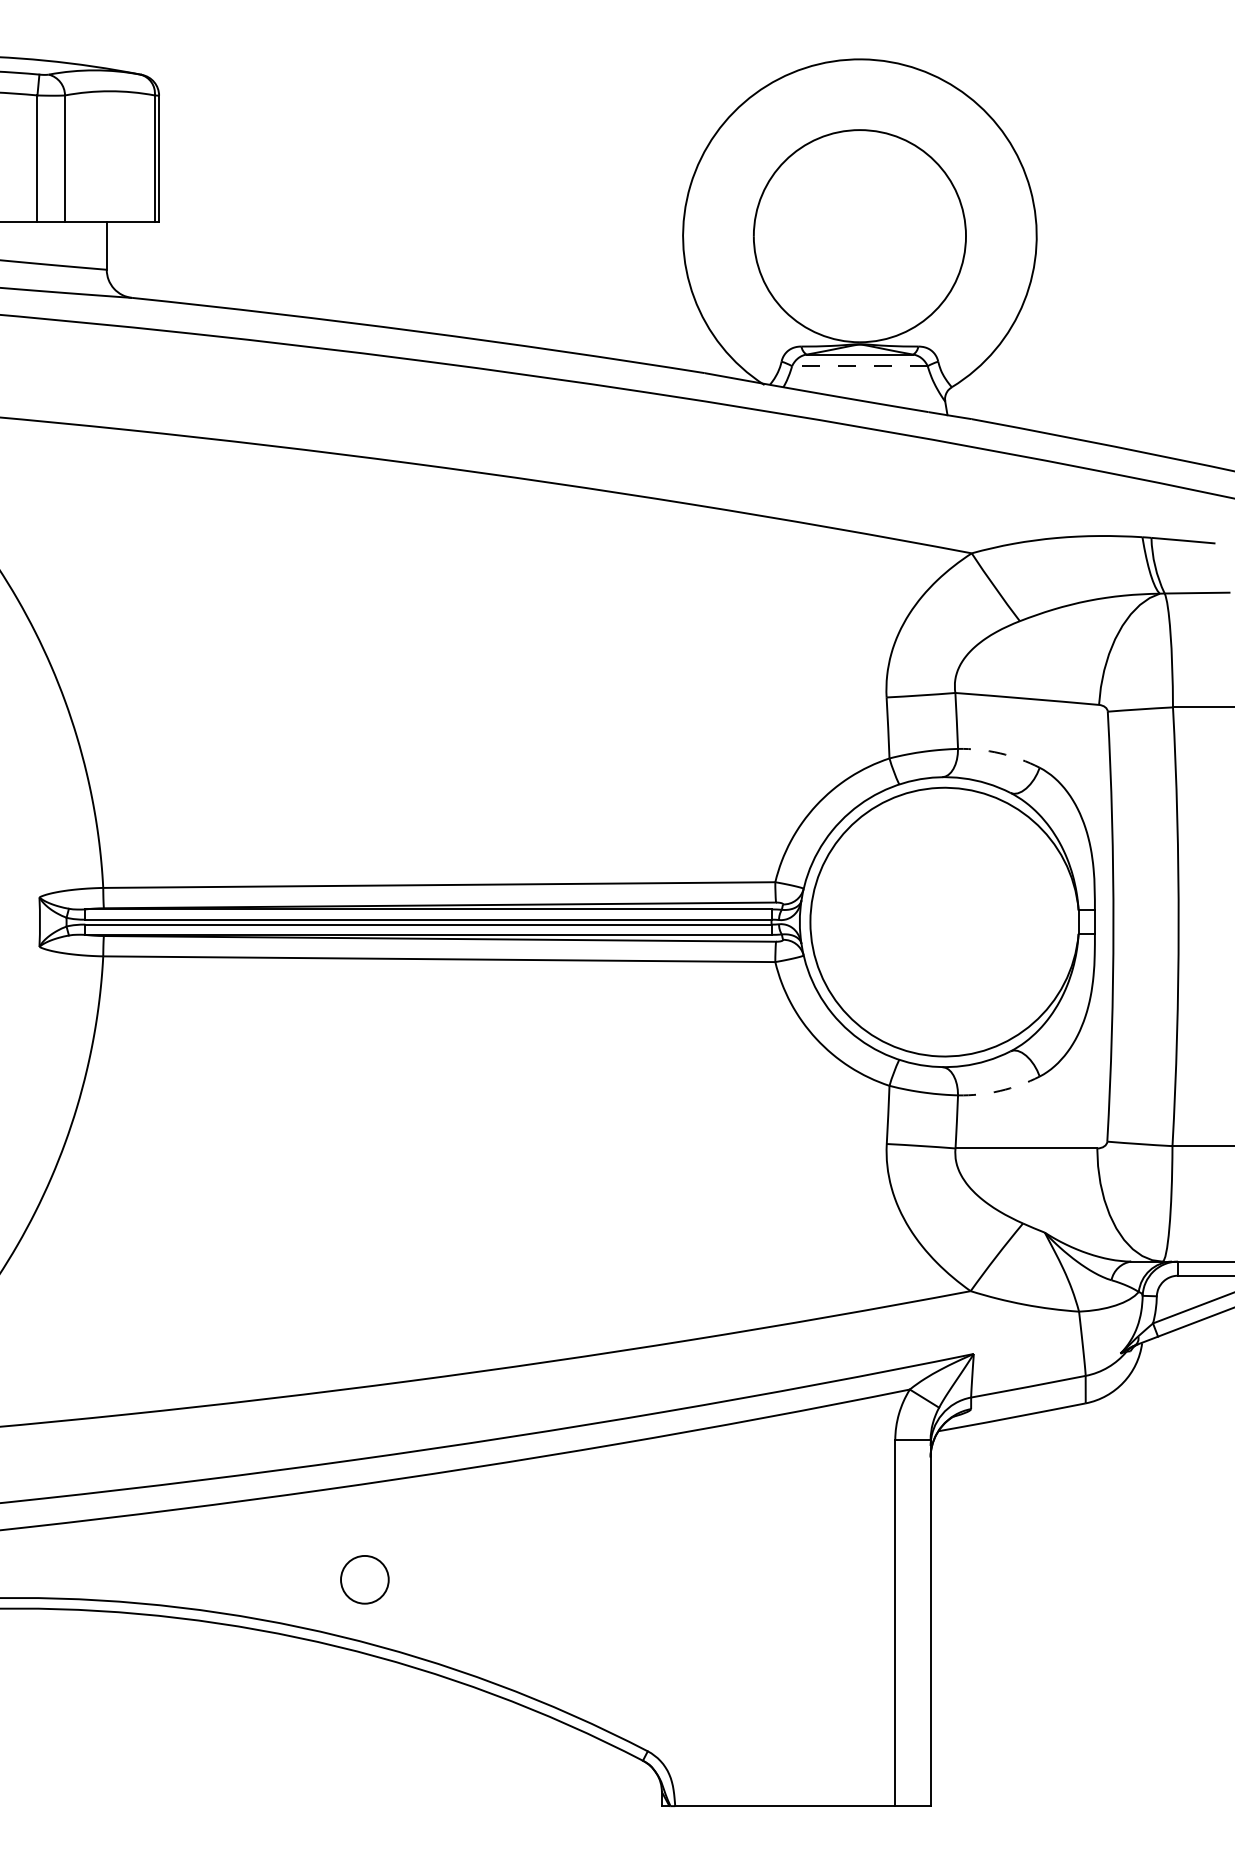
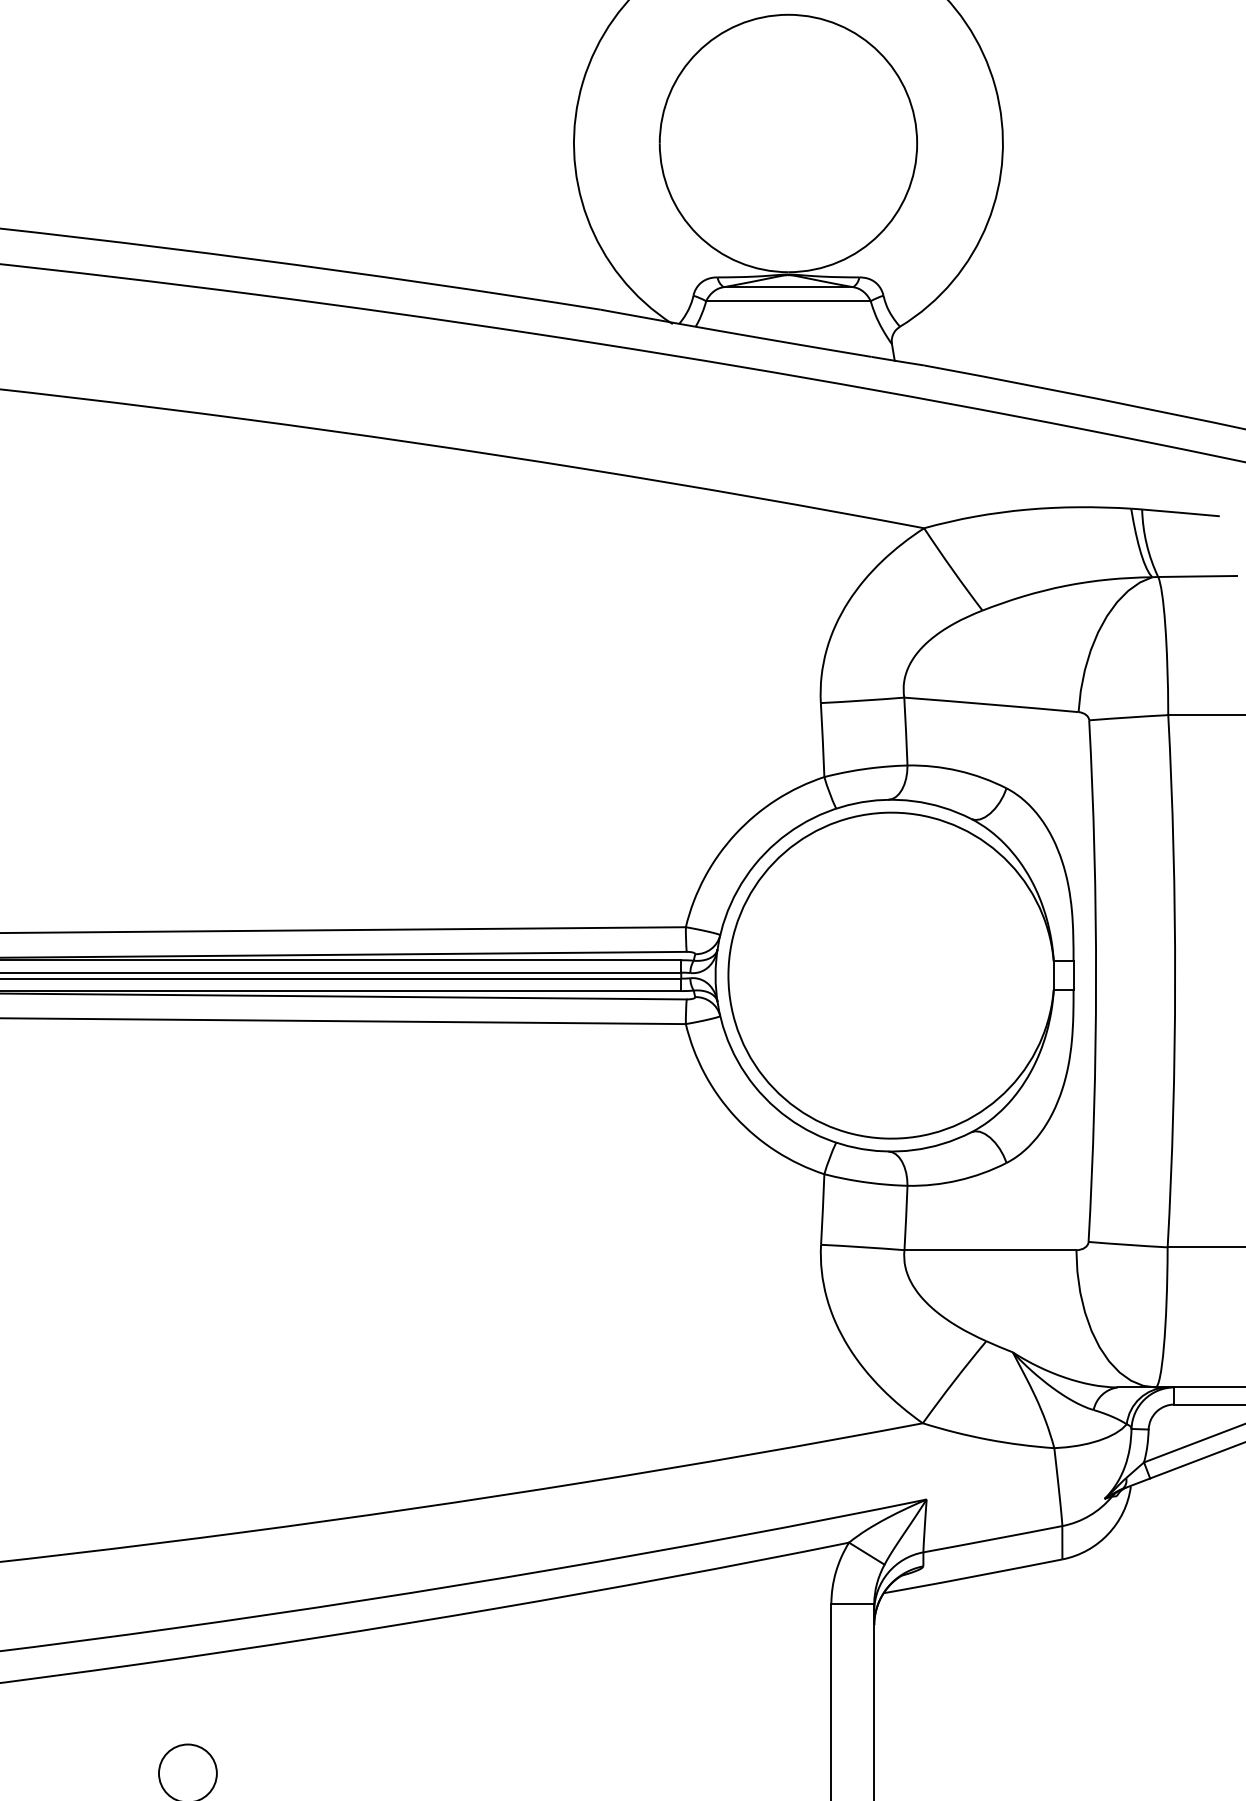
line: (859, 366) -> (787, 301), dashed -> solid
arc: (1000, 753) -> (959, 771), dashed -> solid
arc: (1000, 1090) -> (959, 1179), dashed -> solid

